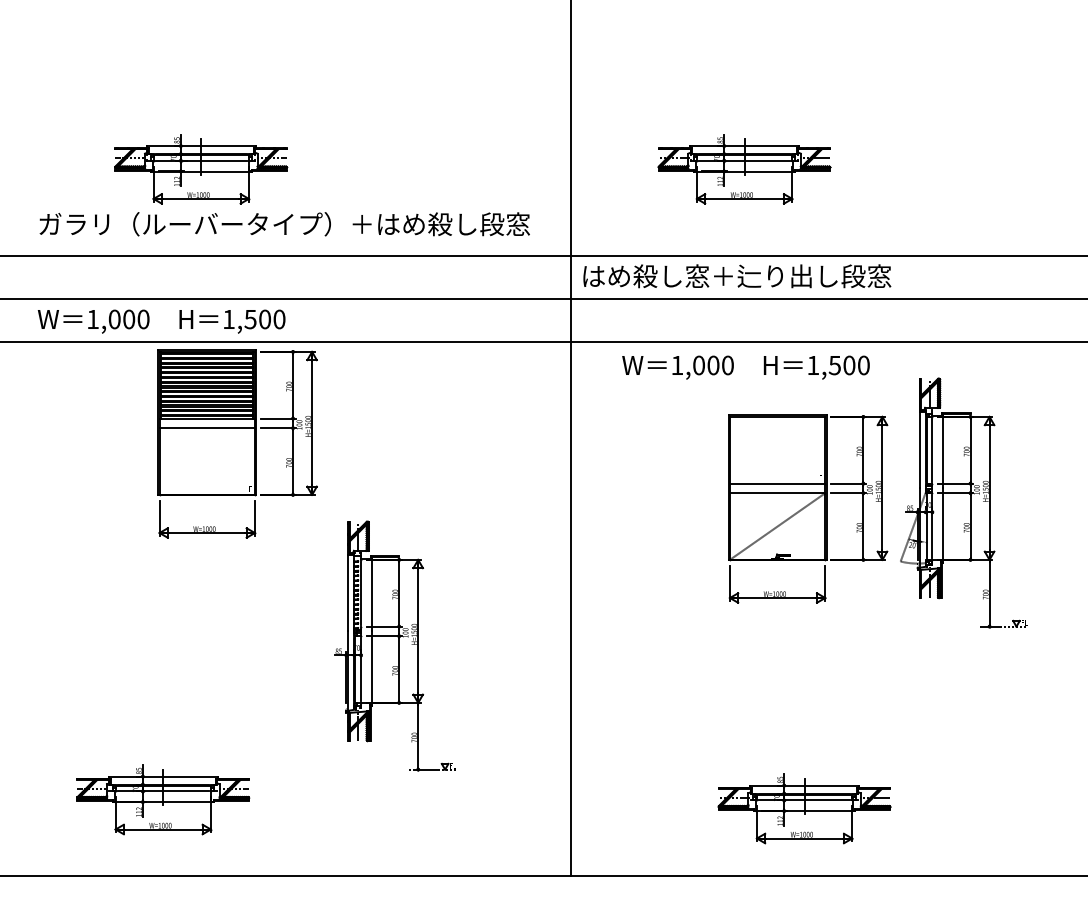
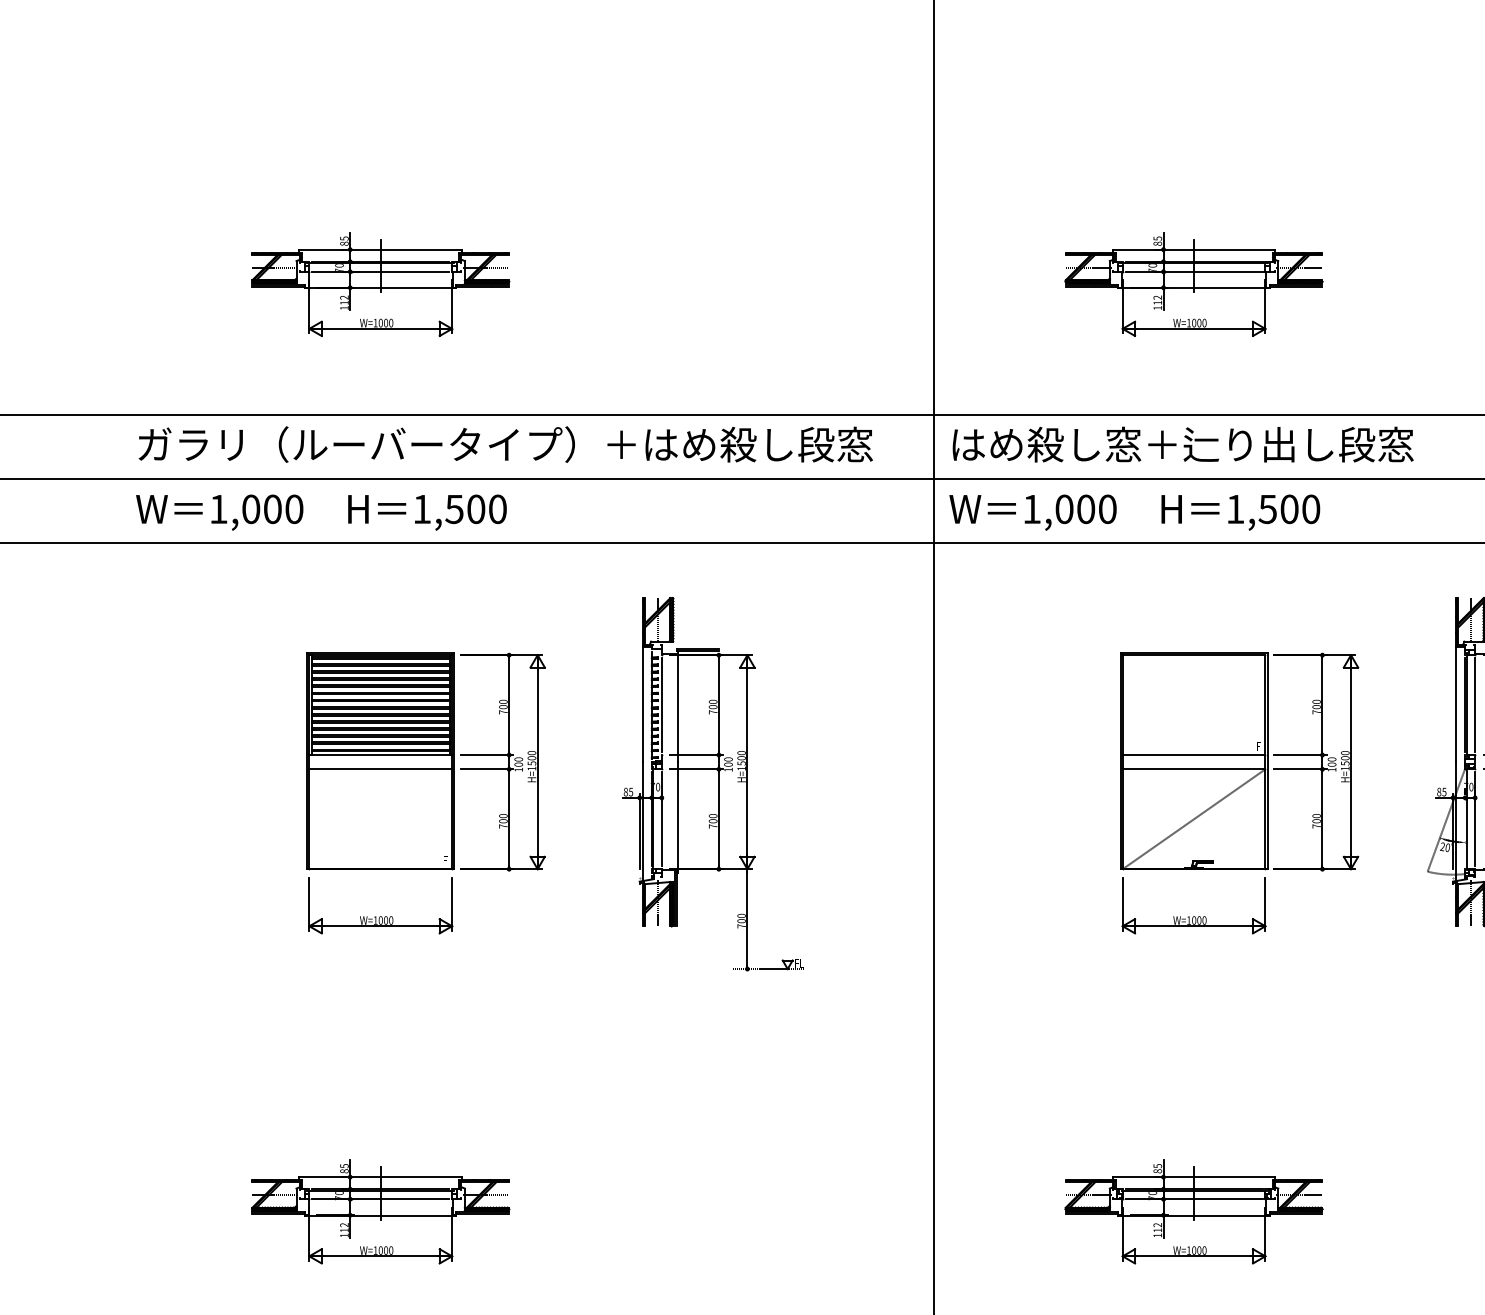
text: (284, 224) -> (505, 444), moved
text: (745, 367) -> (1134, 512), moved
part: (237, 443) -> (425, 792), moved
part: (808, 508) -> (1240, 792), moved
part: (394, 645) -> (711, 783), moved
part: (163, 799) -> (381, 1211), moved
part: (804, 808) -> (1193, 1211), moved

